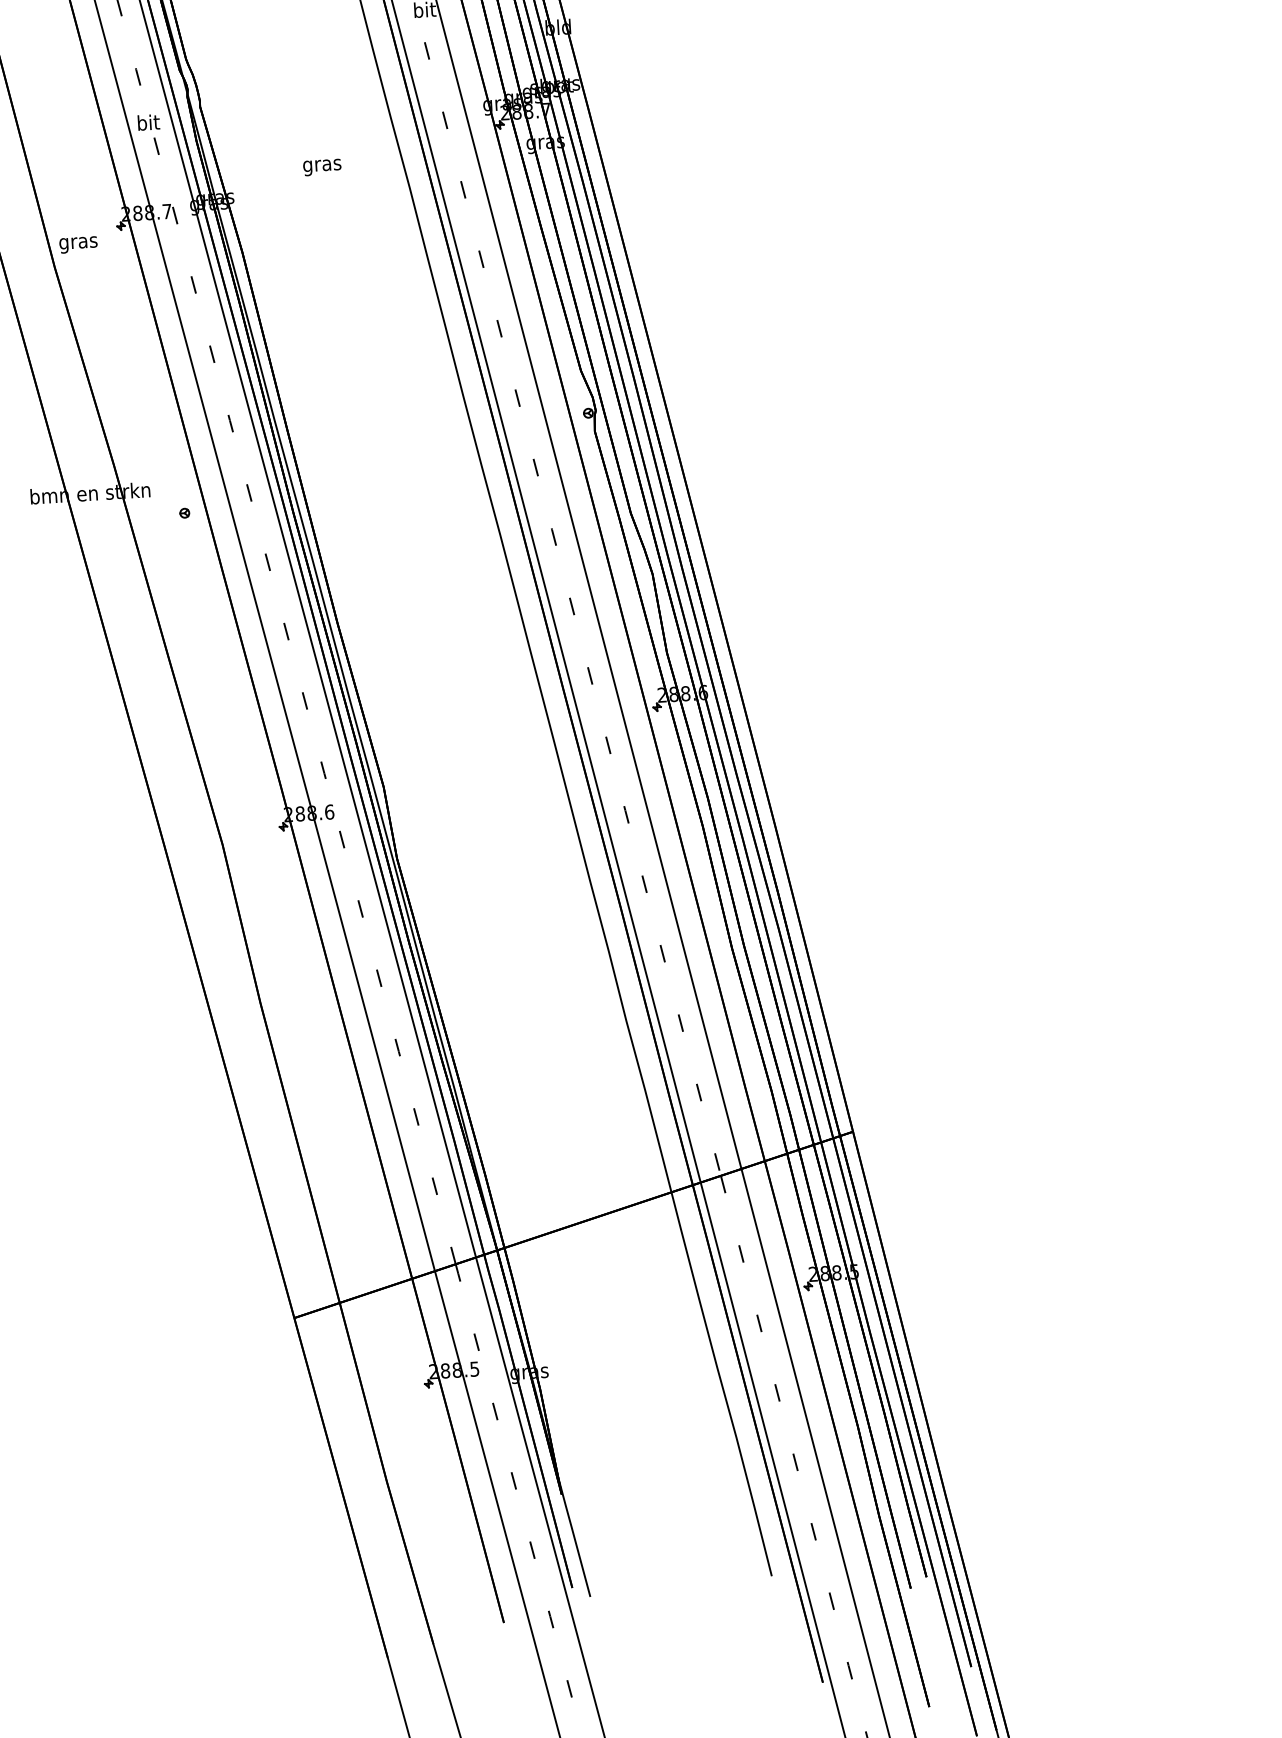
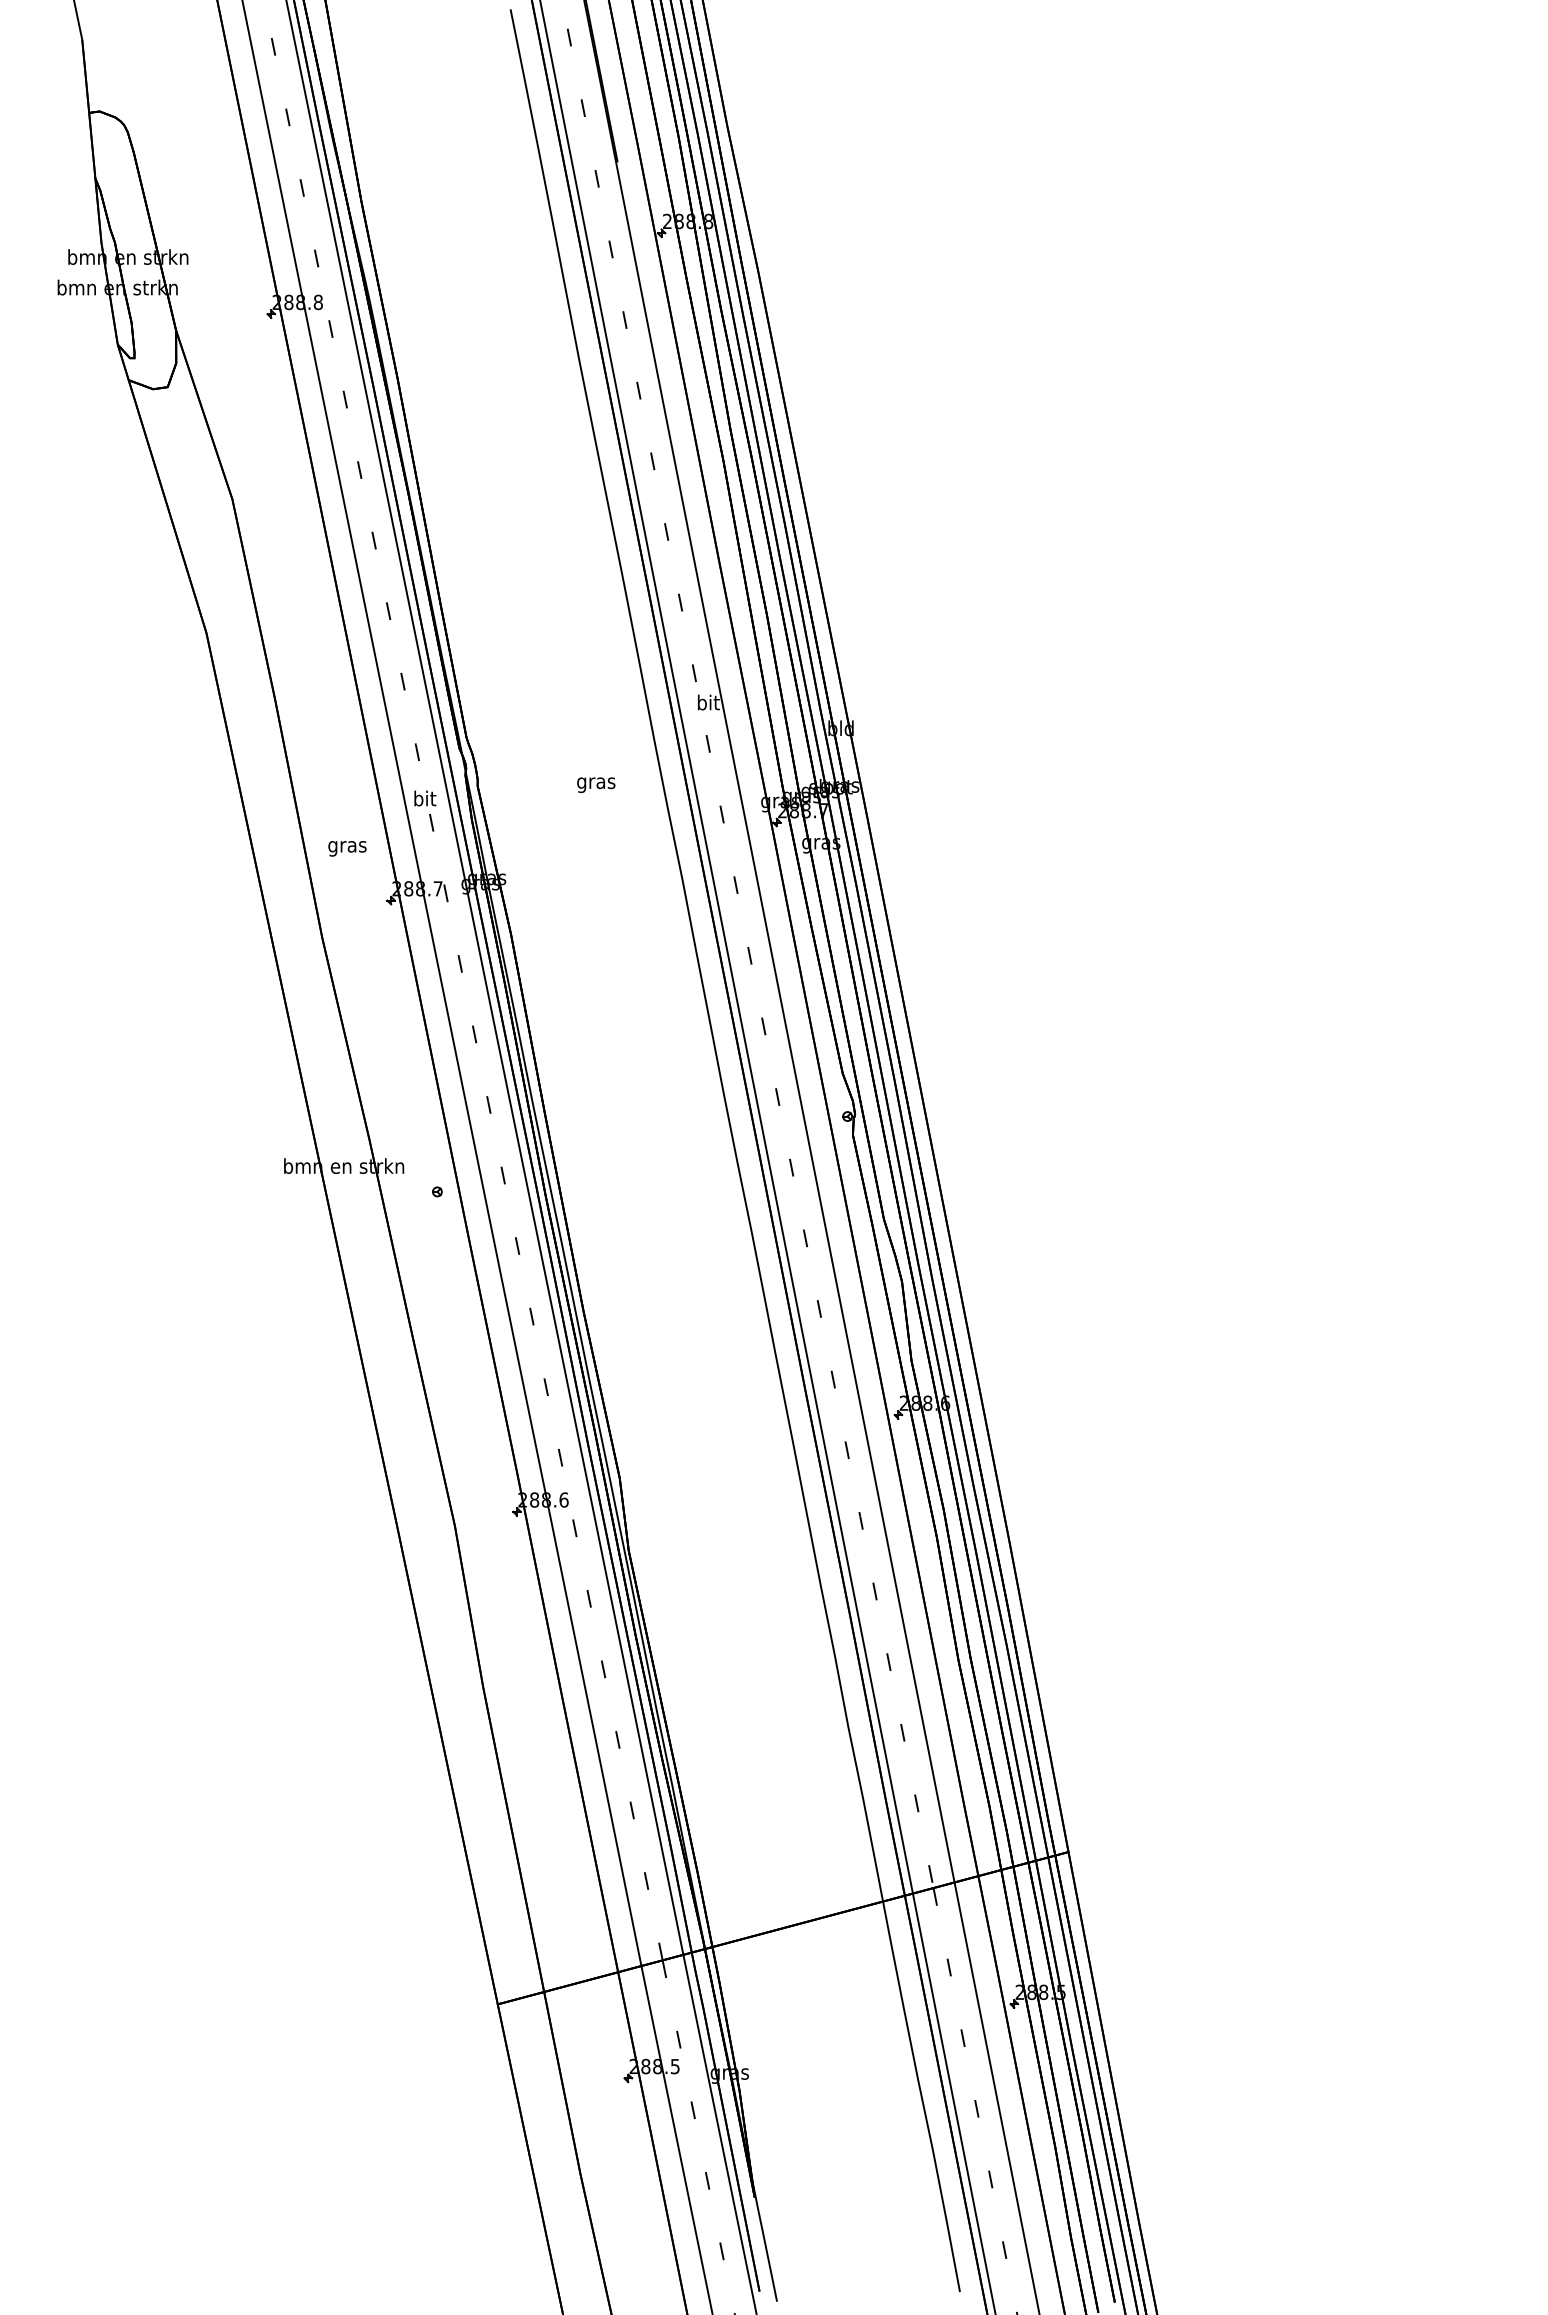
text: (322, 167) -> (596, 785), moved
text: (78, 244) -> (347, 848), moved

